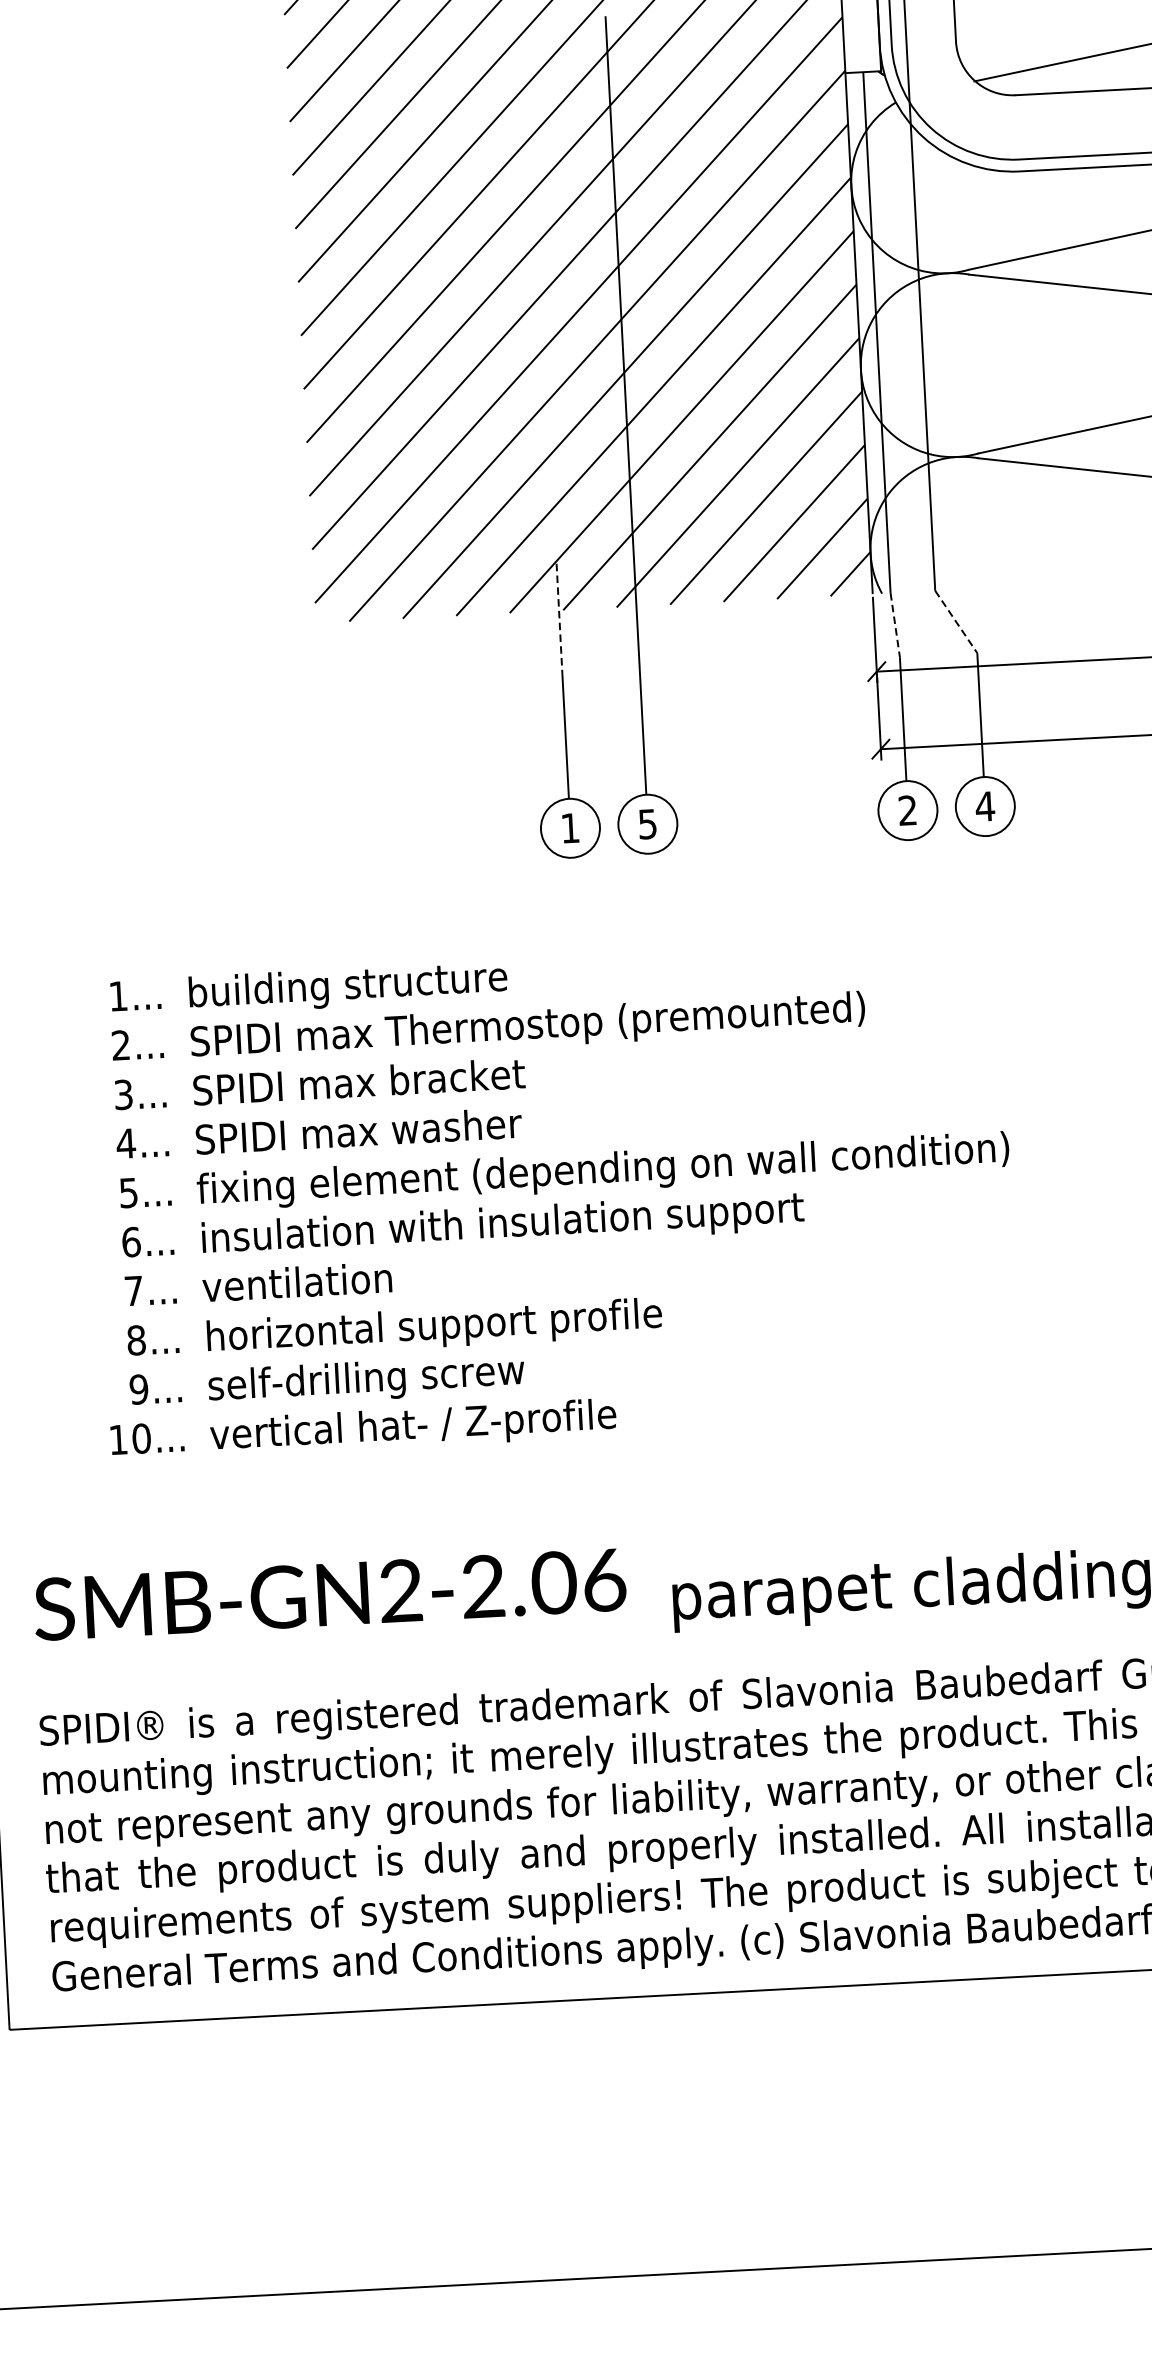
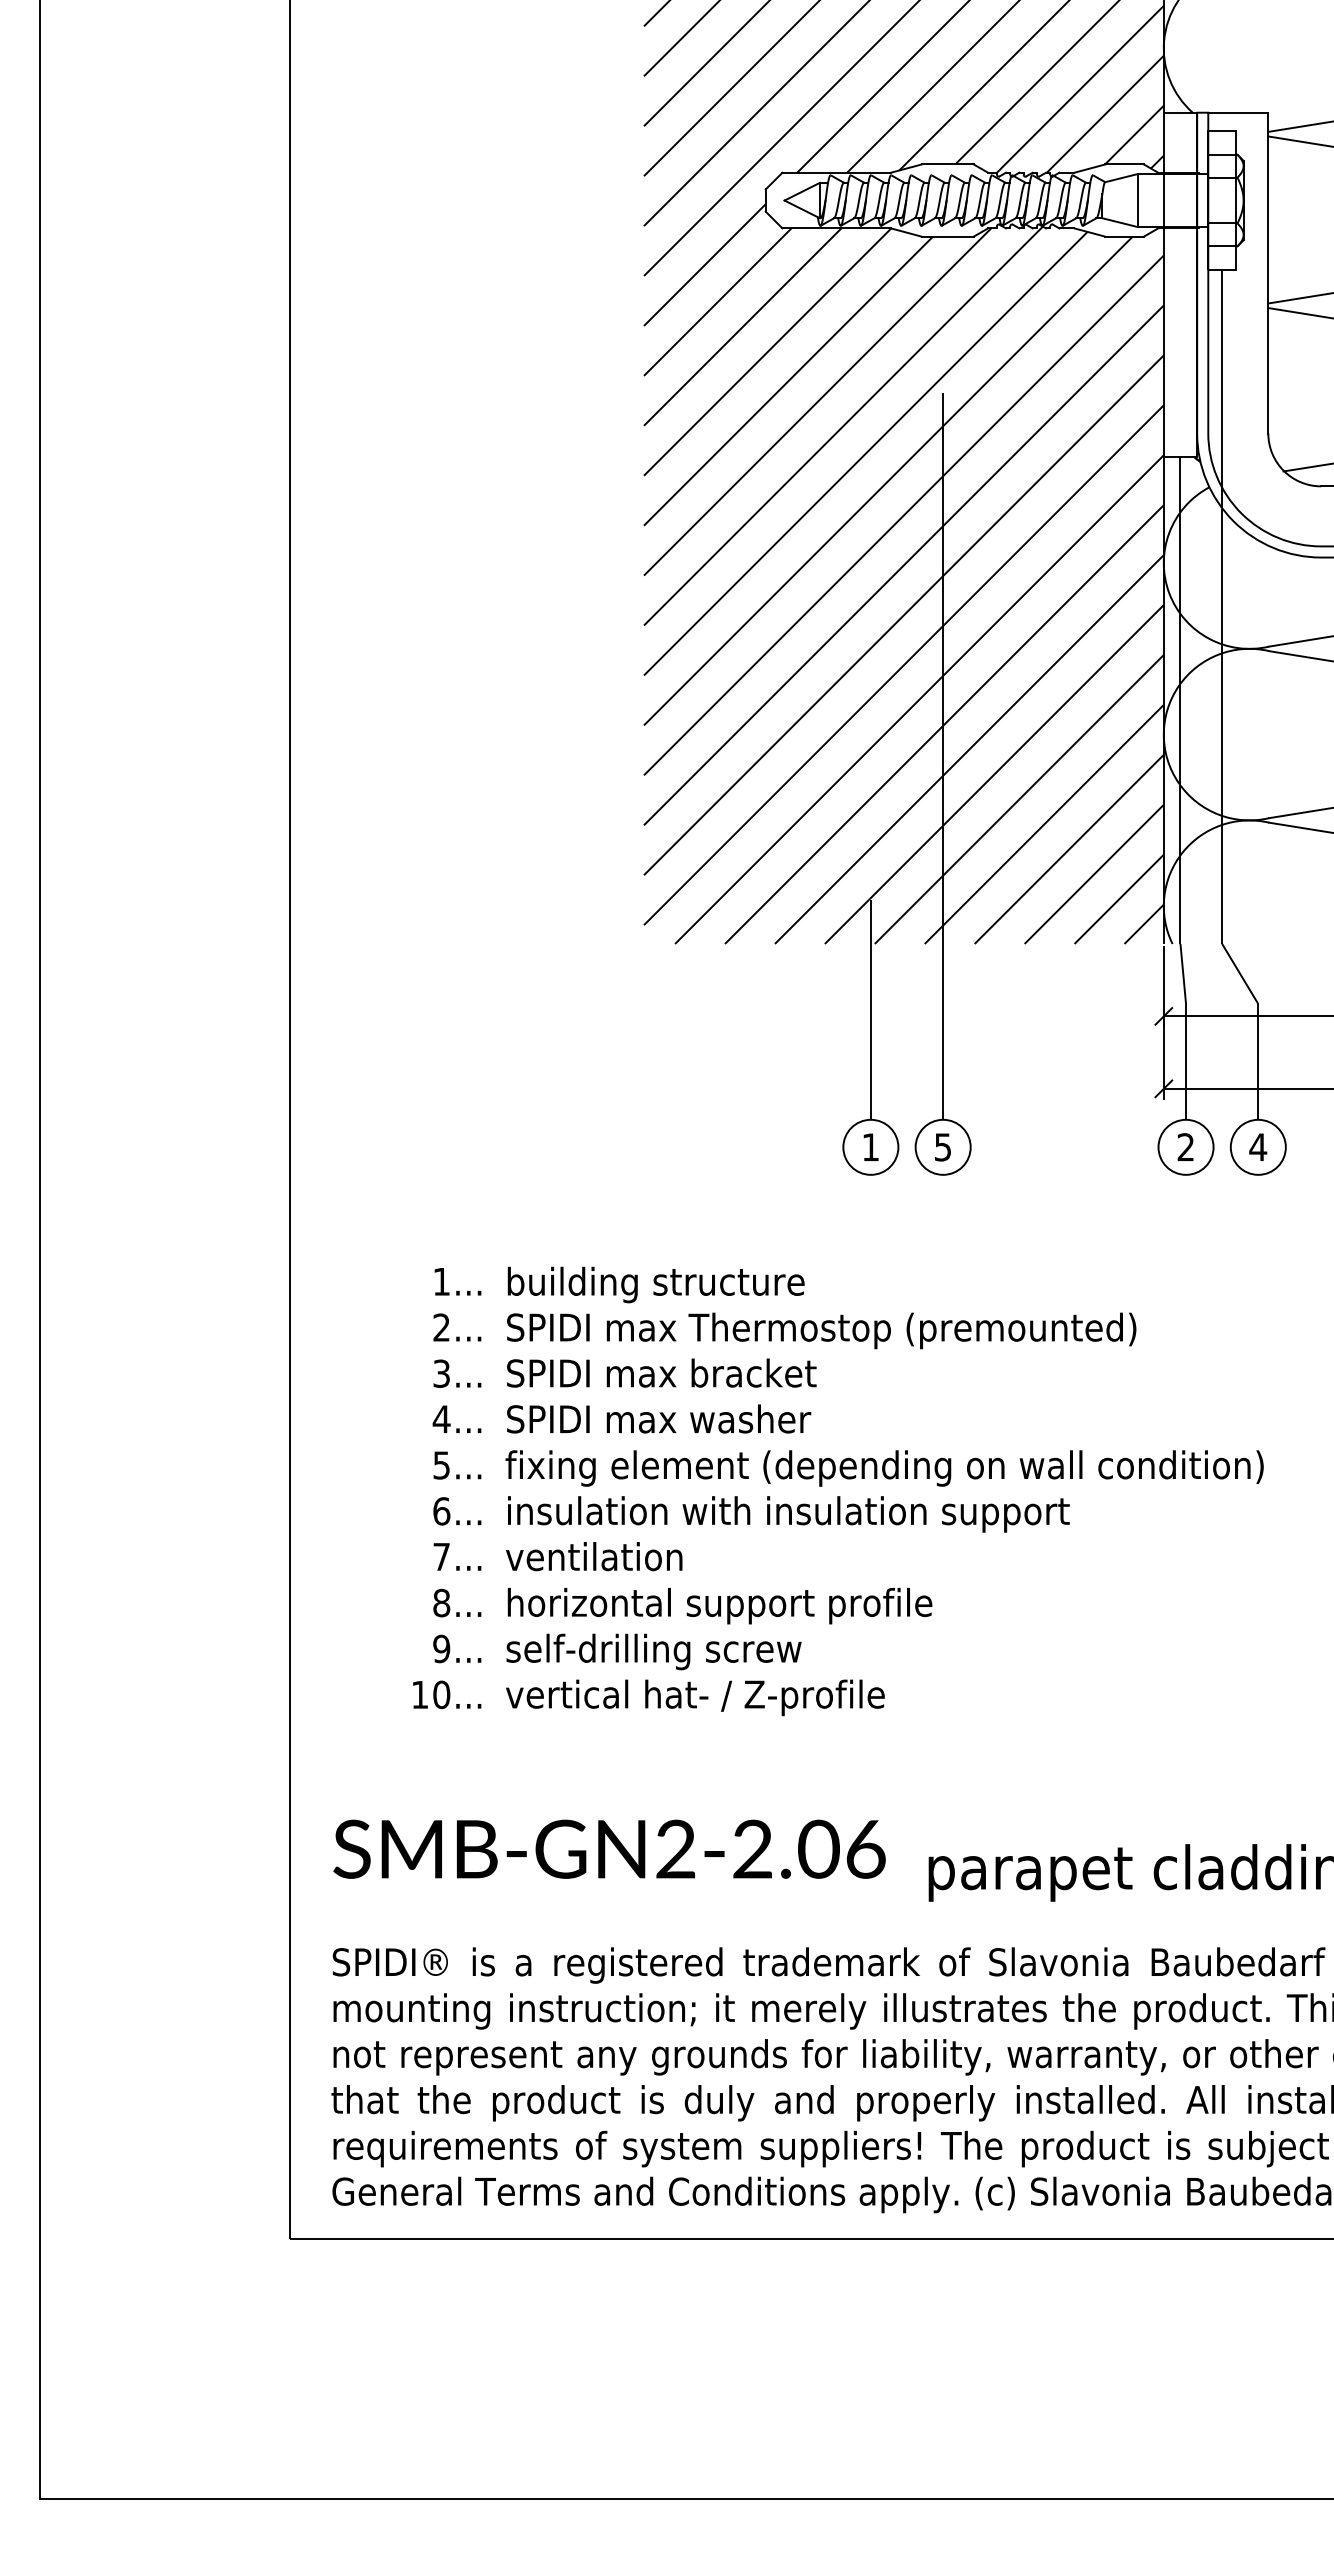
line: (559, 619) -> (870, 952), dashed -> solid
line: (956, 622) -> (1240, 974), dashed -> solid
line: (895, 625) -> (1183, 974), dashed -> solid

